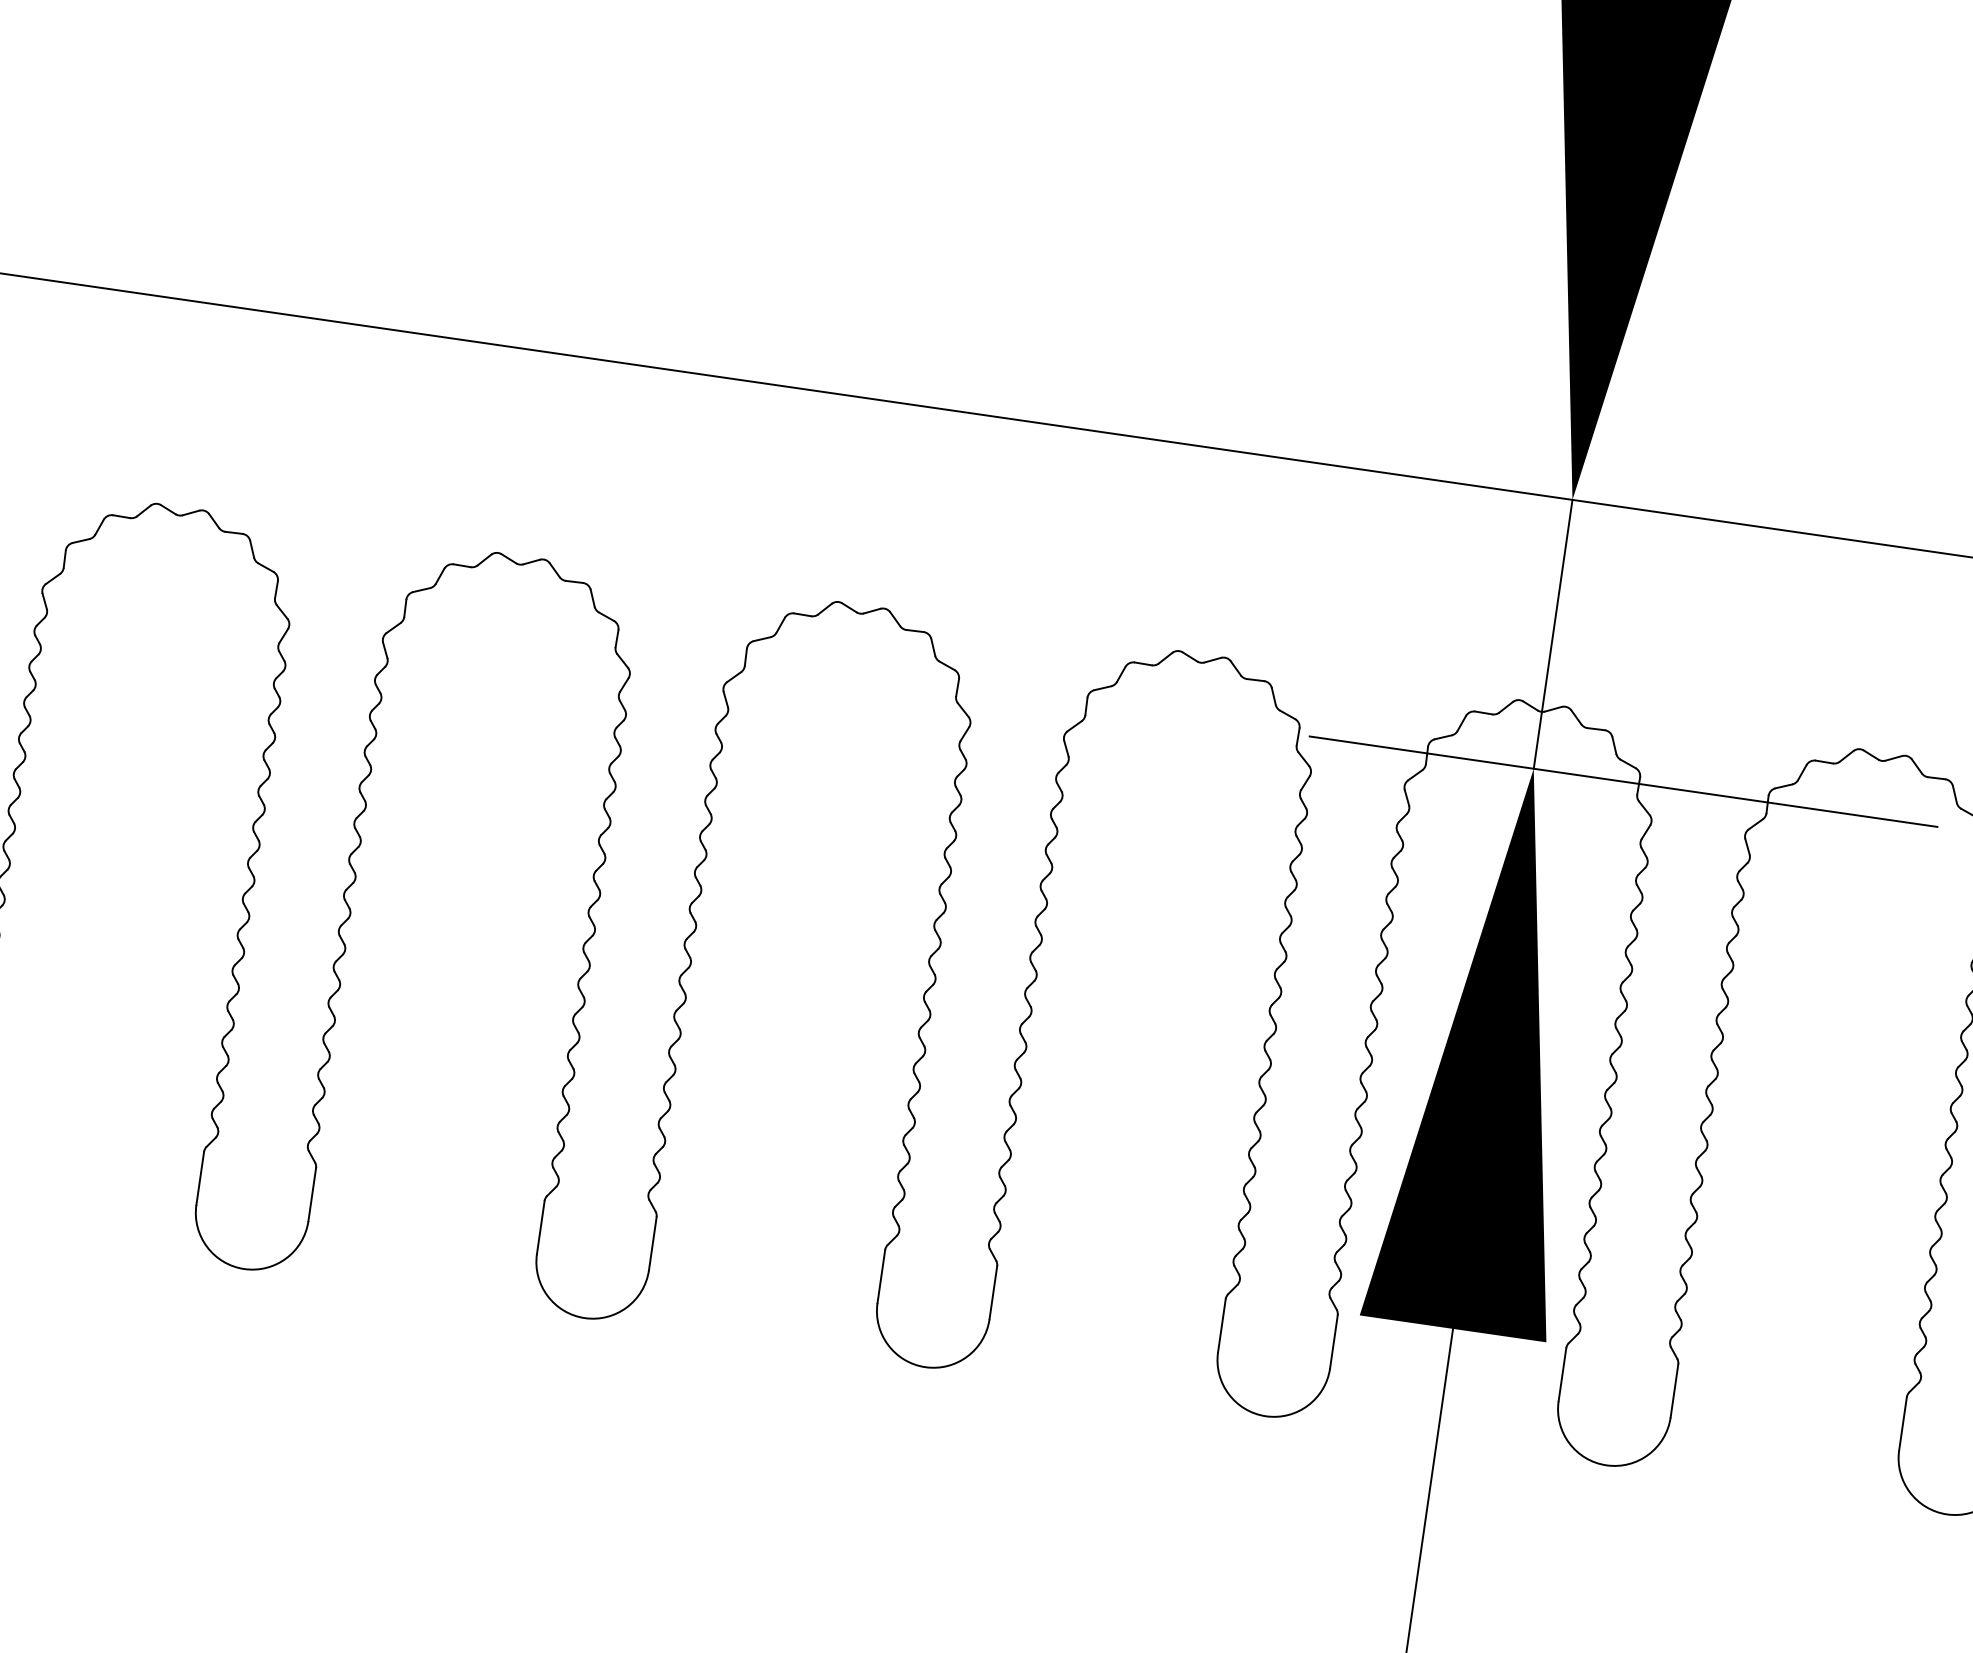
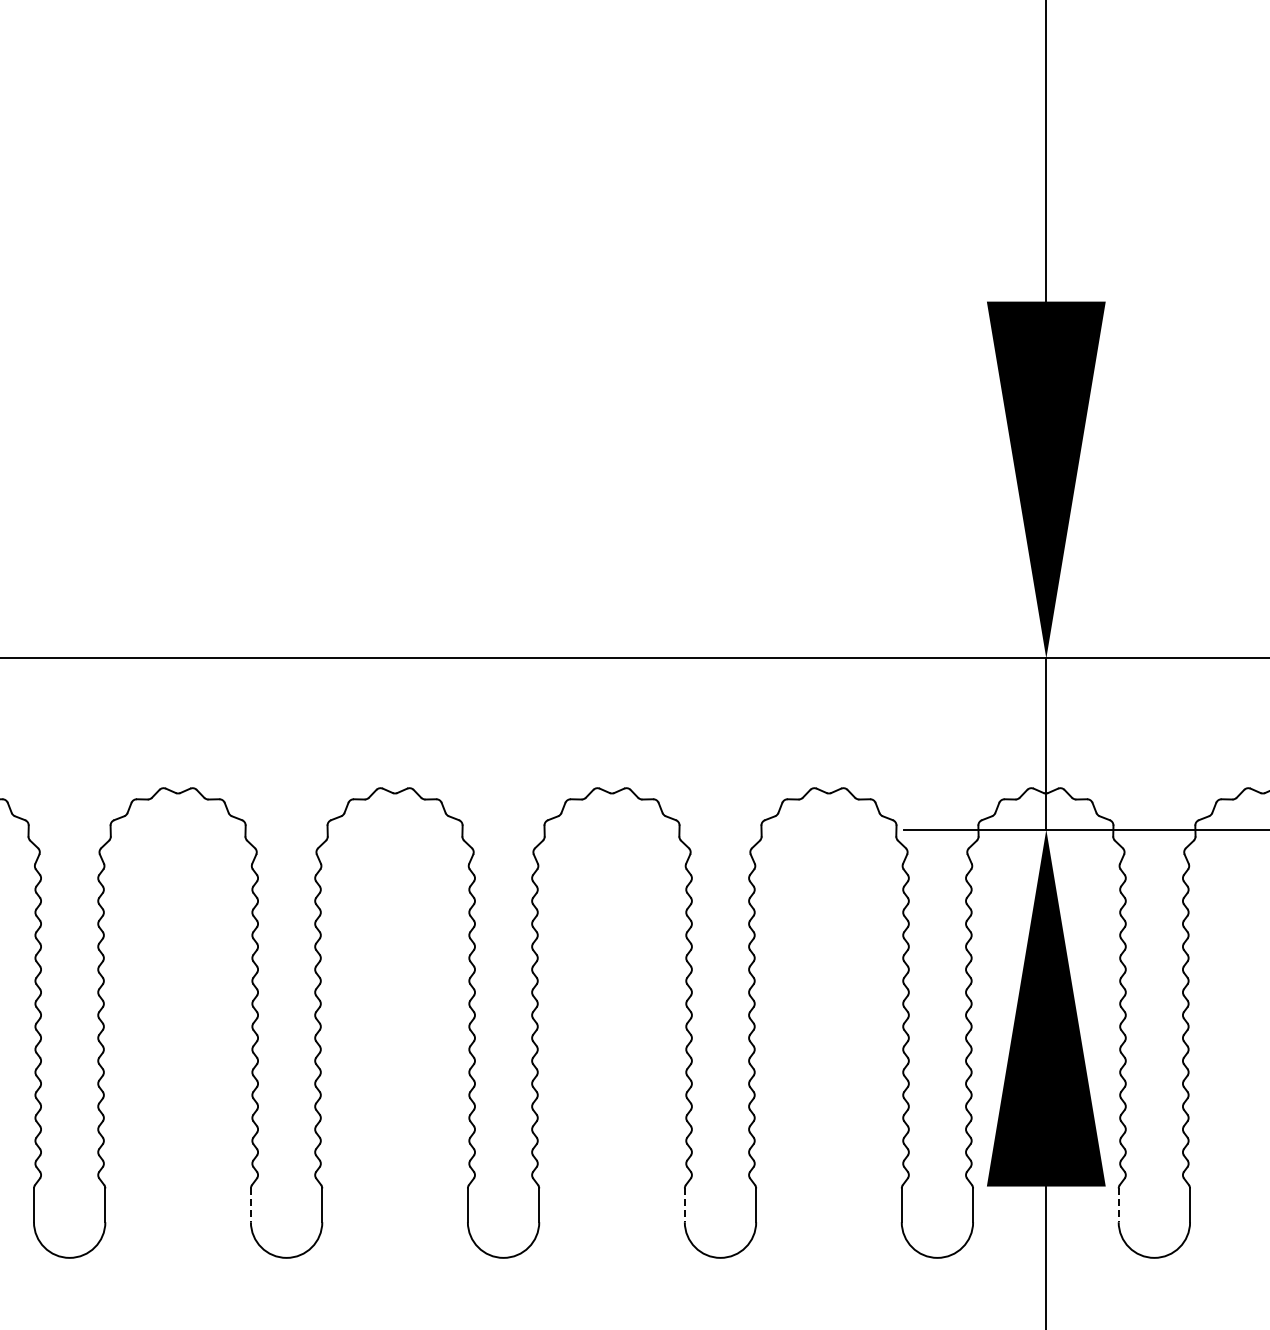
line: (199, 1178) -> (250, 1205), solid -> dashed
line: (880, 1276) -> (684, 1205), solid -> dashed
line: (1562, 1374) -> (1118, 1205), solid -> dashed

